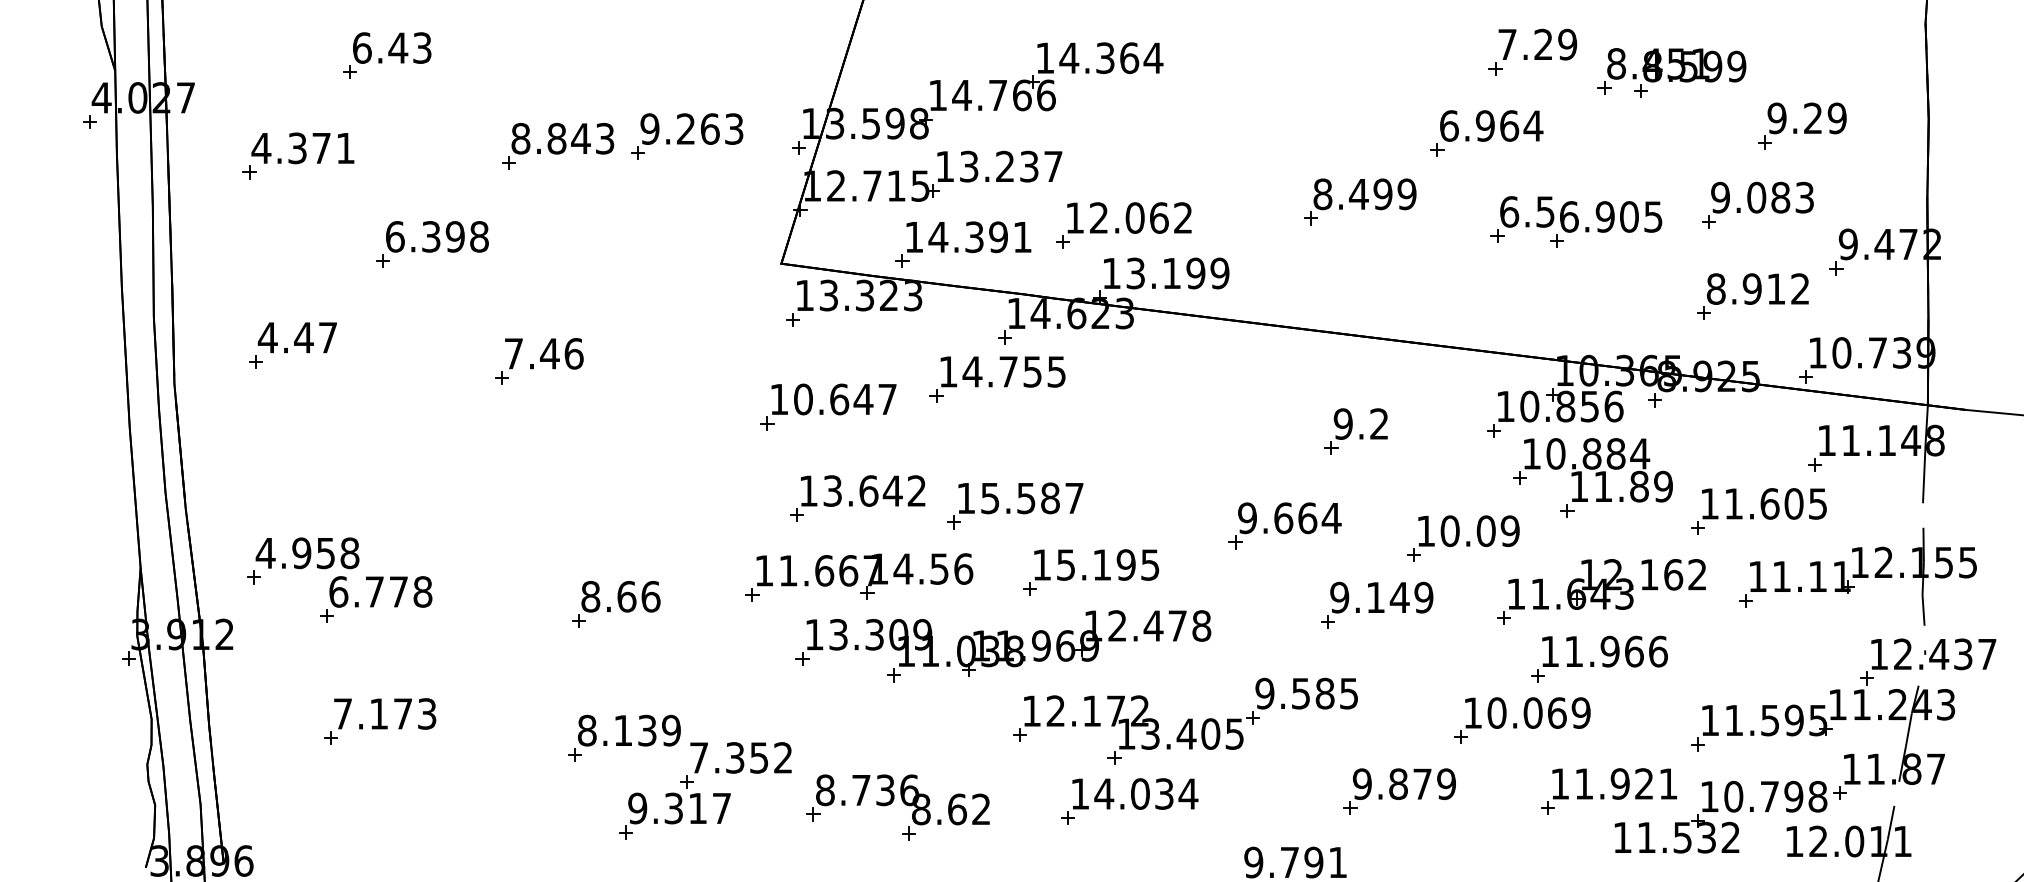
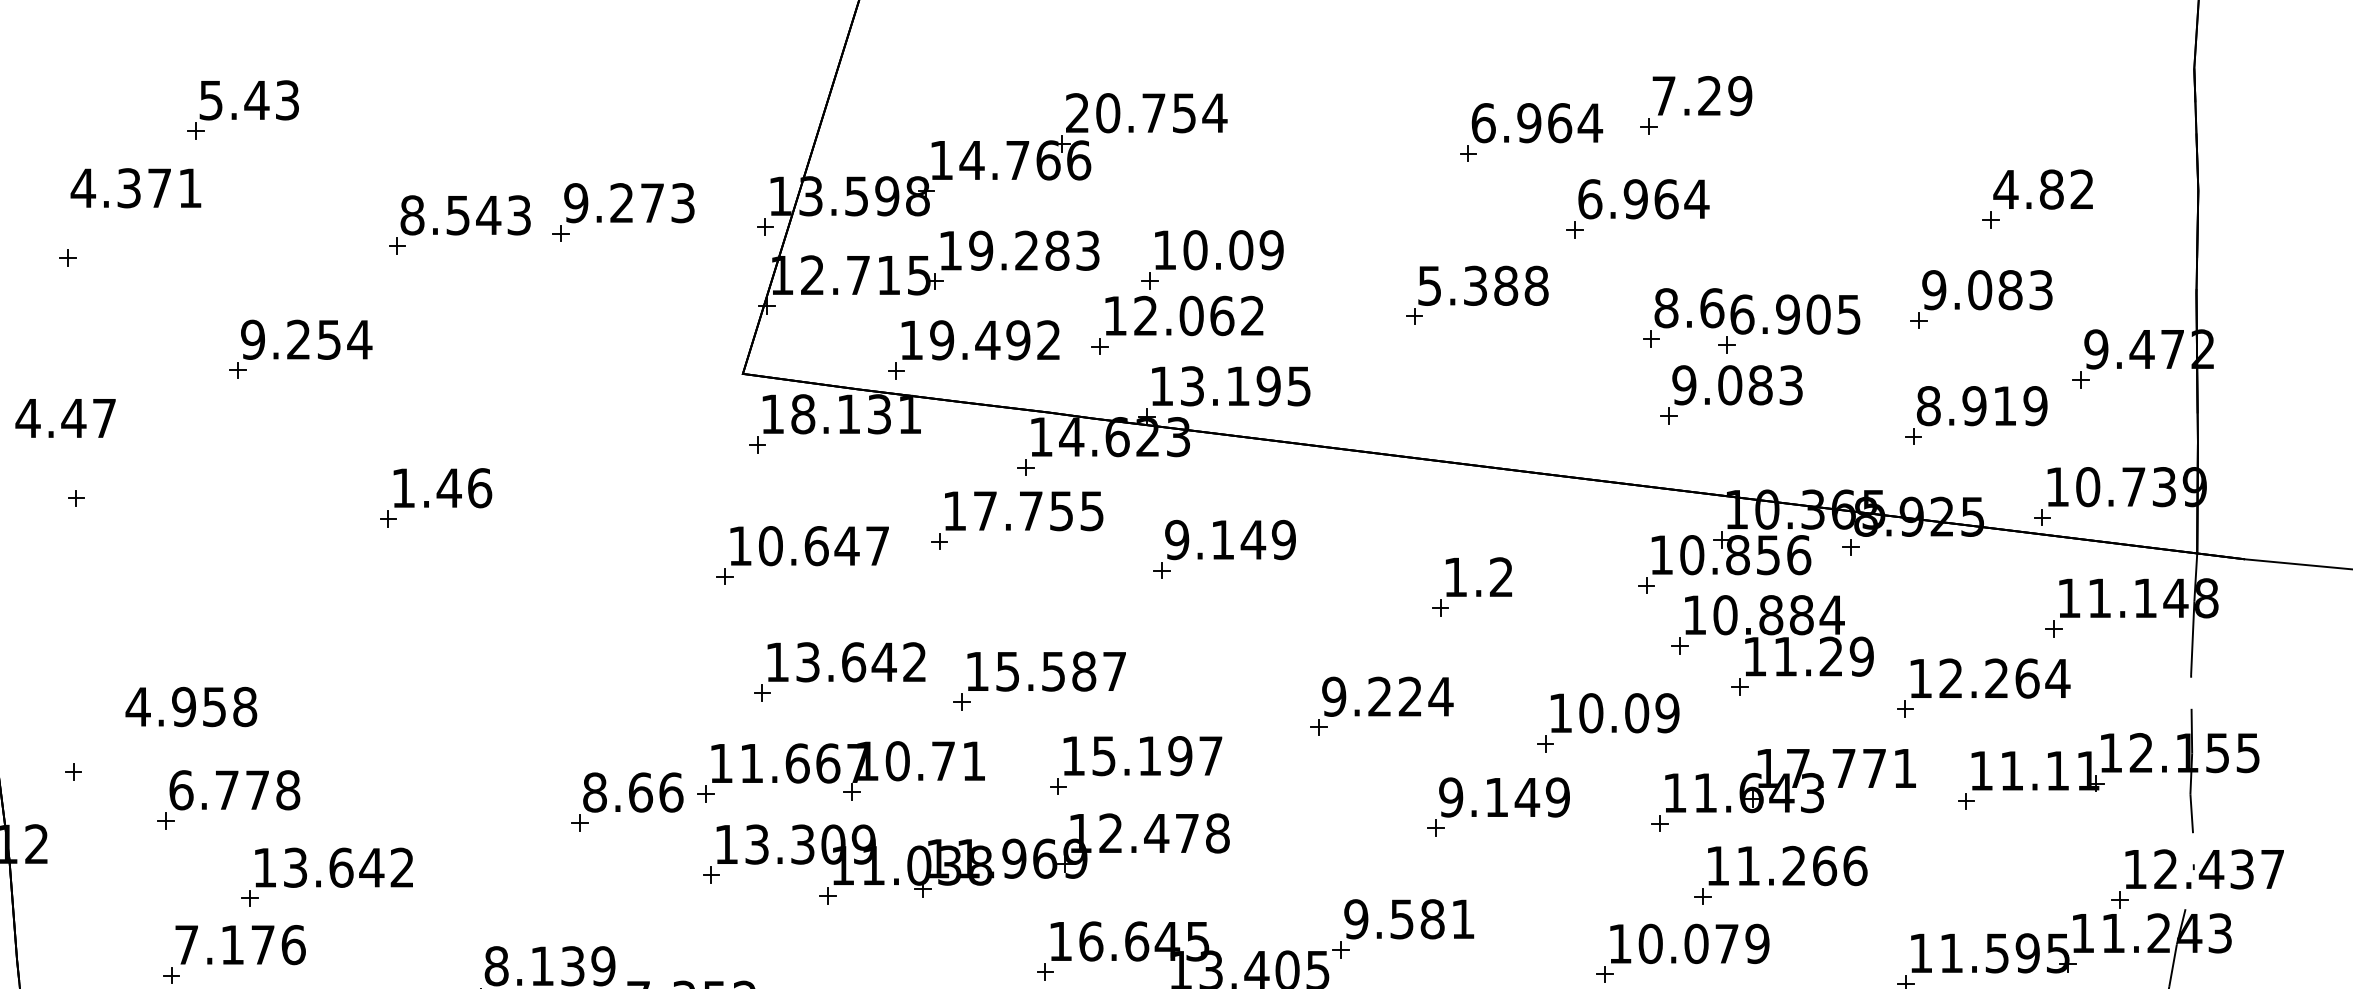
text: (362, 47) -> (211, 99), 6.43 -> 5.43
text: (1087, 58) -> (1131, 113), 14.364 -> 20.754
part: (1671, 72) -> (1872, 131), removed
part: (1402, 73) -> (1530, 132), added
text: (1806, 118) -> (2043, 189), 9.29 -> 4.82
text: (709, 128) -> (651, 202), 9.263 -> 9.273
text: (556, 138) -> (457, 215), 8.843 -> 8.543
text: (302, 148) -> (135, 188), moved
text: (1010, 166) -> (1033, 250), 13.237 -> 19.283
part: (1151, 173) -> (1212, 259), added
text: (1364, 194) -> (1482, 286), 8.499 -> 5.388
text: (1527, 211) -> (1689, 307), 6.5 -> 8.6
text: (437, 236) -> (306, 339), 6.398 -> 9.254
text: (979, 237) -> (994, 340), 14.391 -> 19.492
text: (1219, 273) -> (1298, 386), 13.199 -> 13.195
part: (1560, 279) -> (1731, 393), added
text: (1800, 288) -> (2035, 405), 8.912 -> 8.919
text: (870, 295) -> (855, 414), 13.323 -> 18.131
text: (296, 337) -> (64, 418), moved
text: (513, 353) -> (403, 487), 7.46 -> 1.46
text: (972, 371) -> (985, 510), 14.755 -> 17.755
part: (1161, 401) -> (1225, 548), added
text: (1342, 423) -> (1454, 576), 9.2 -> 1.2
text: (1639, 486) -> (1831, 656), 11.89 -> 11.29
text: (1776, 503) -> (2005, 678), 11.605 -> 12.264
text: (1295, 518) -> (1395, 697), 9.664 -> 9.224
text: (307, 553) -> (191, 707), moved
text: (1150, 564) -> (1211, 755), 15.195 -> 15.197
text: (933, 568) -> (935, 760), 14.56 -> 10.71
text: (1655, 574) -> (1851, 768), 12.162 -> 17.771
part: (616, 604) -> (627, 802), moved
part: (1003, 646) -> (966, 859), moved
text: (1609, 651) -> (1793, 865), 11.966 -> 11.266
part: (453, 660) -> (326, 877), added
text: (1348, 693) -> (1462, 919), 9.585 -> 9.581
text: (1097, 710) -> (1143, 940), 12.172 -> 16.645
text: (1557, 712) -> (1727, 943), 10.069 -> 10.079
text: (427, 713) -> (293, 944), 7.173 -> 7.176

